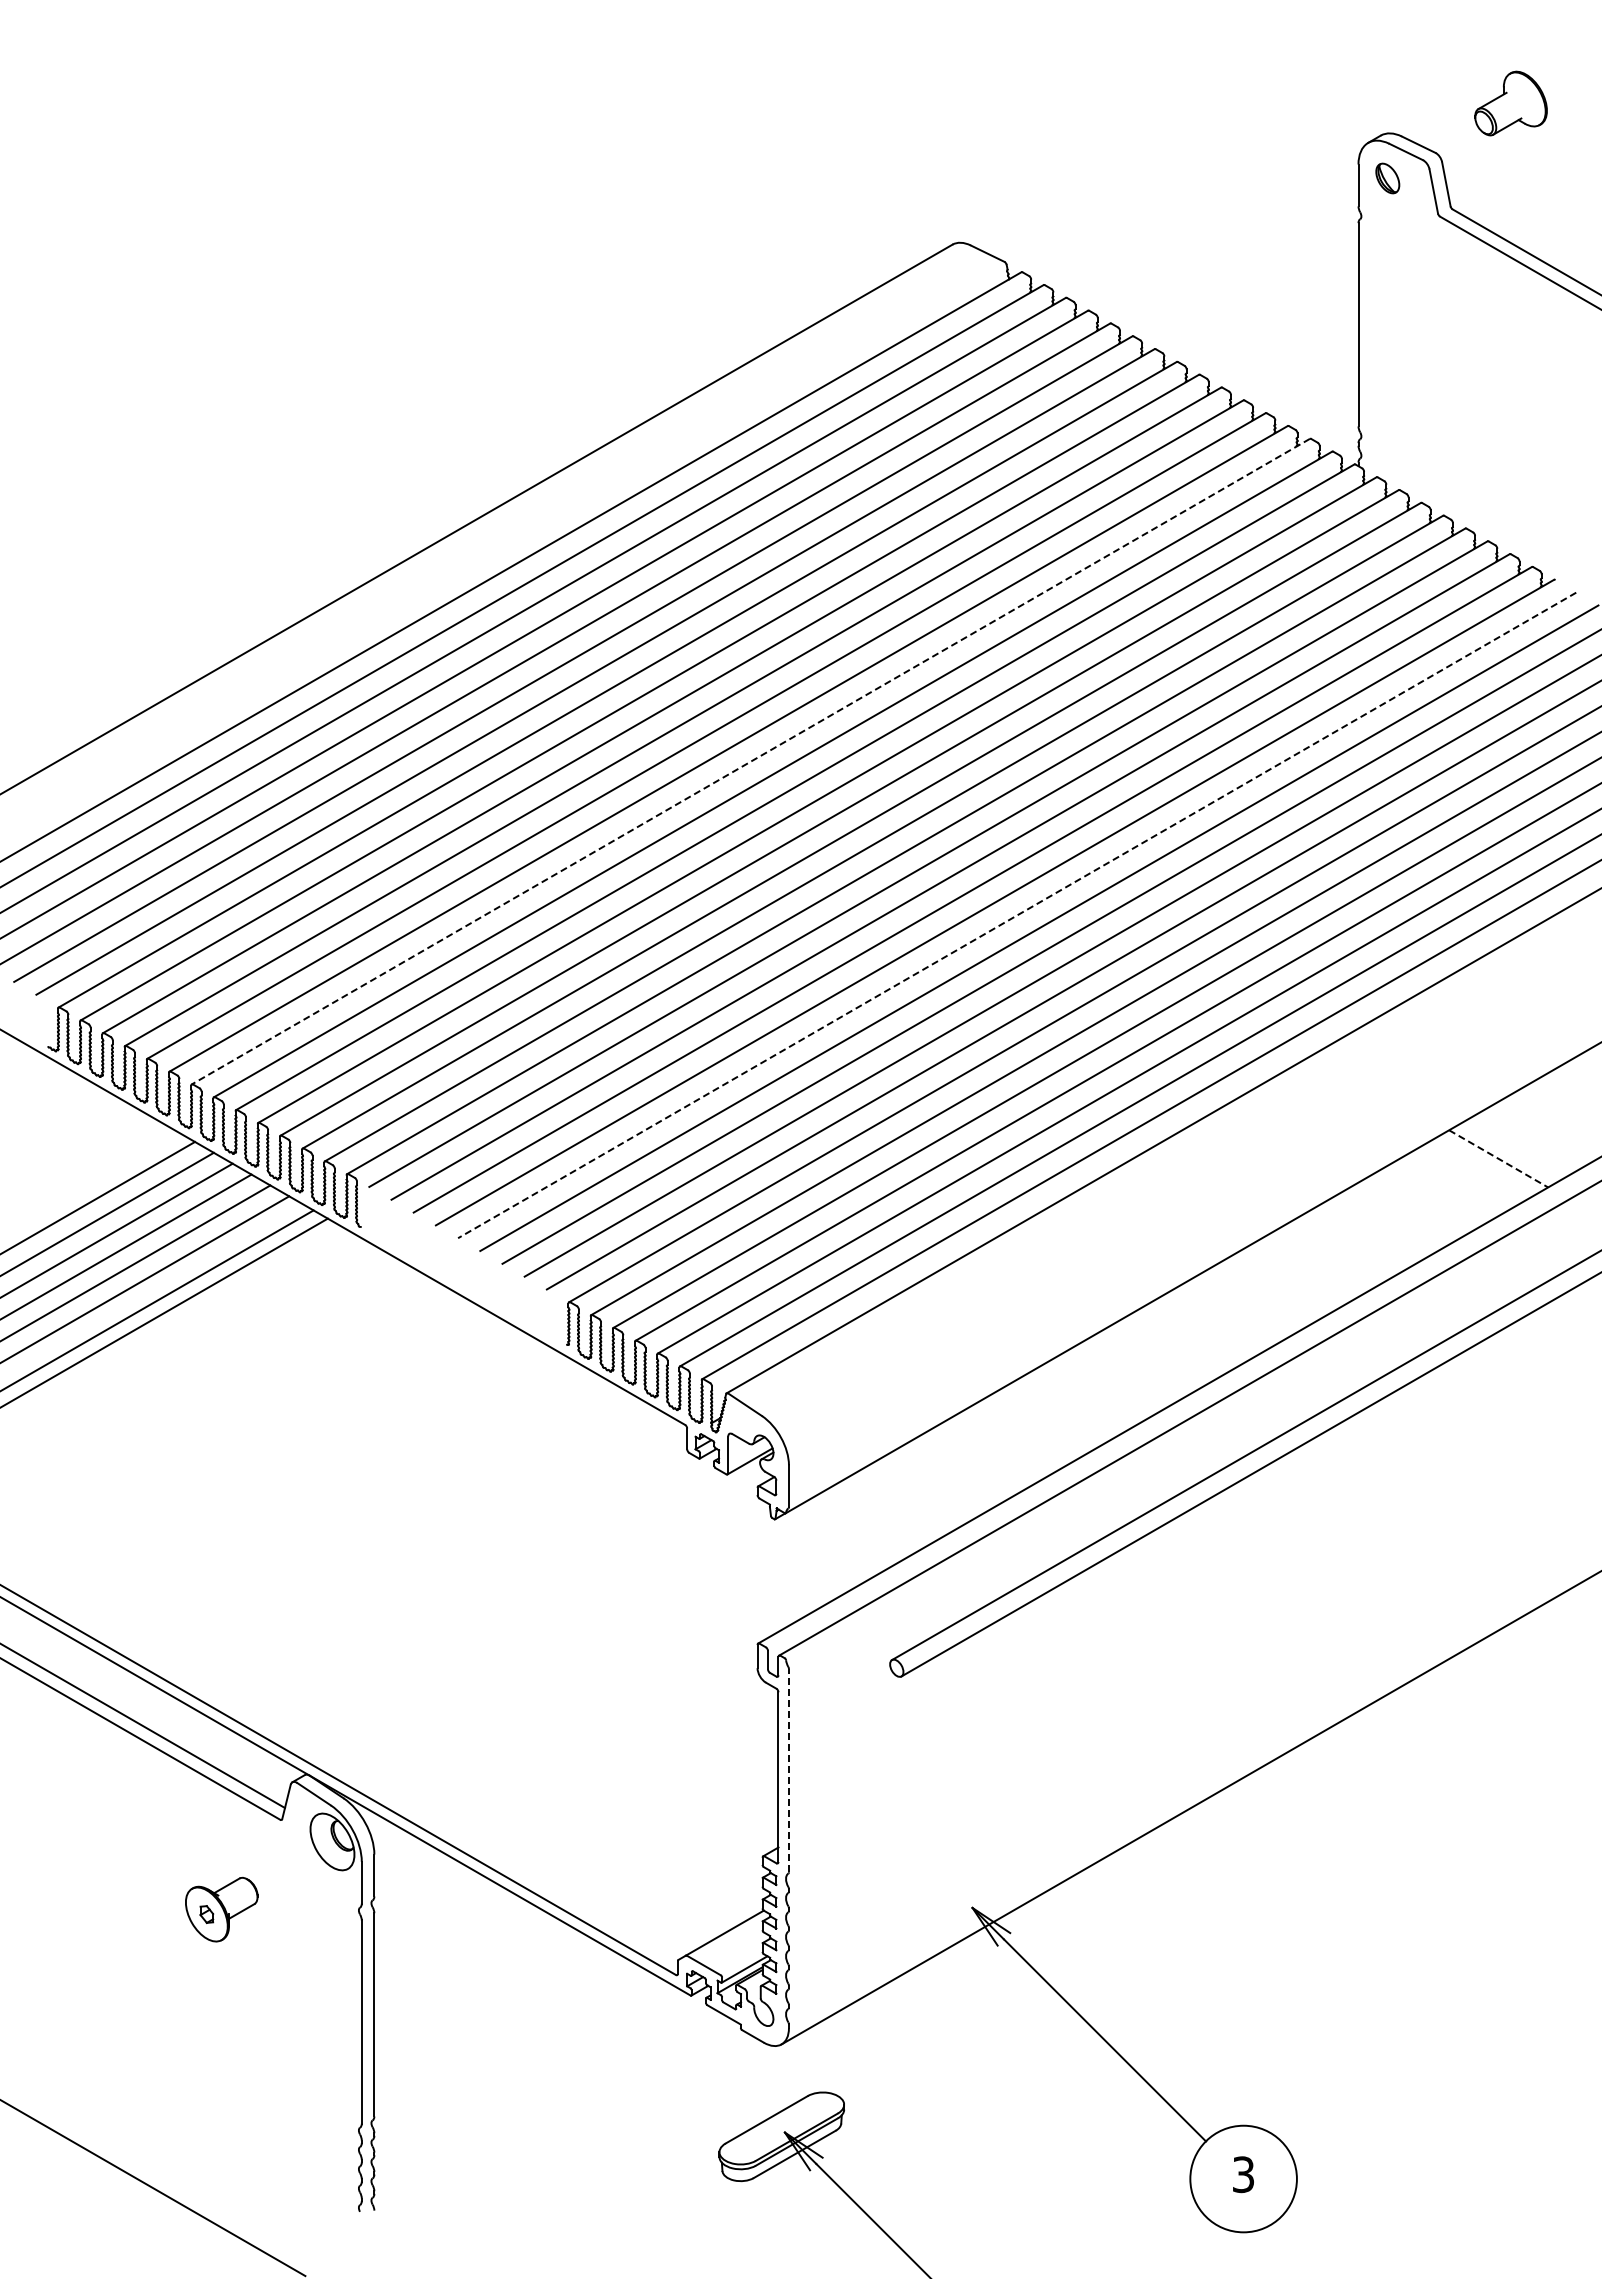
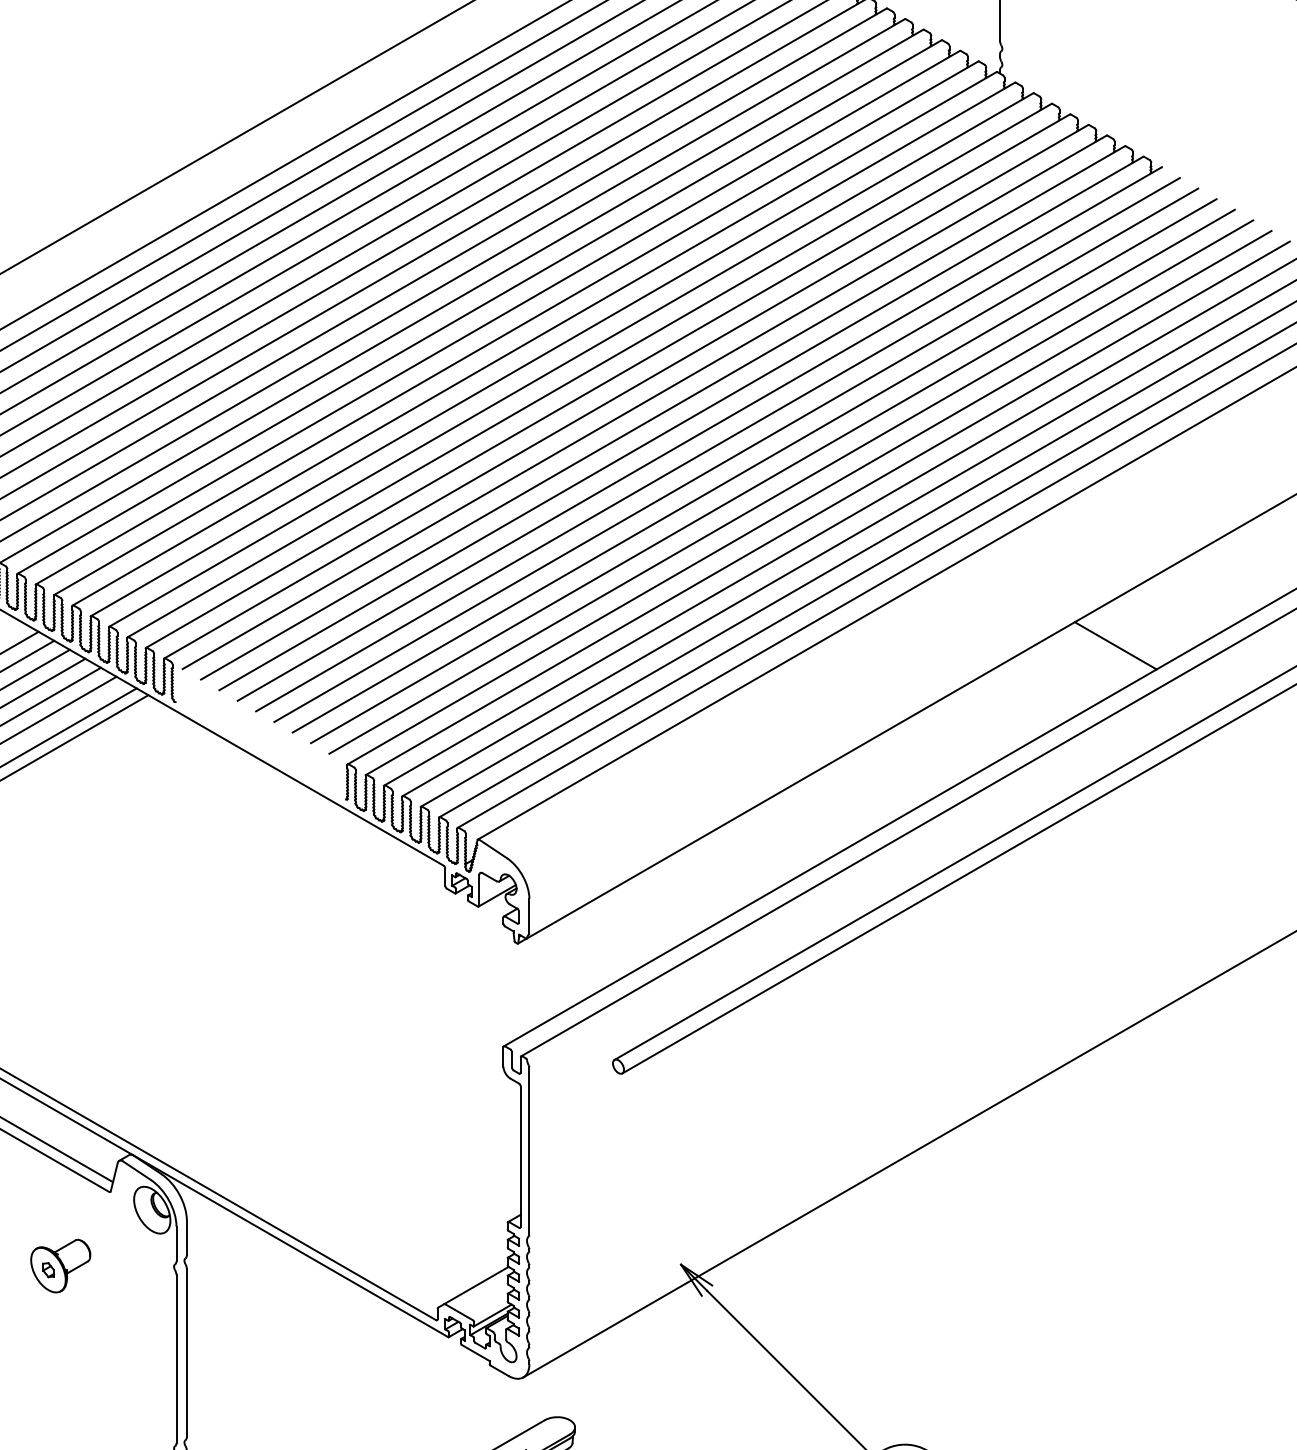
line: (750, 761) -> (497, 317), dashed -> solid
line: (1017, 915) -> (718, 444), dashed -> solid
line: (1499, 1159) -> (1116, 646), dashed -> solid
line: (788, 1770) -> (529, 1151), dashed -> solid

